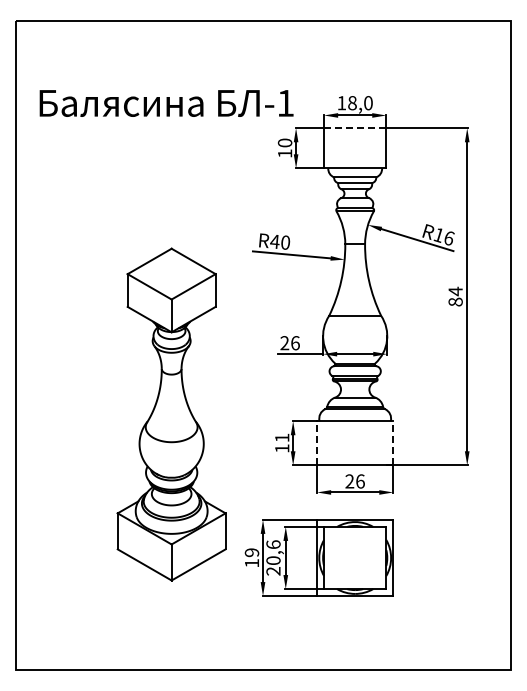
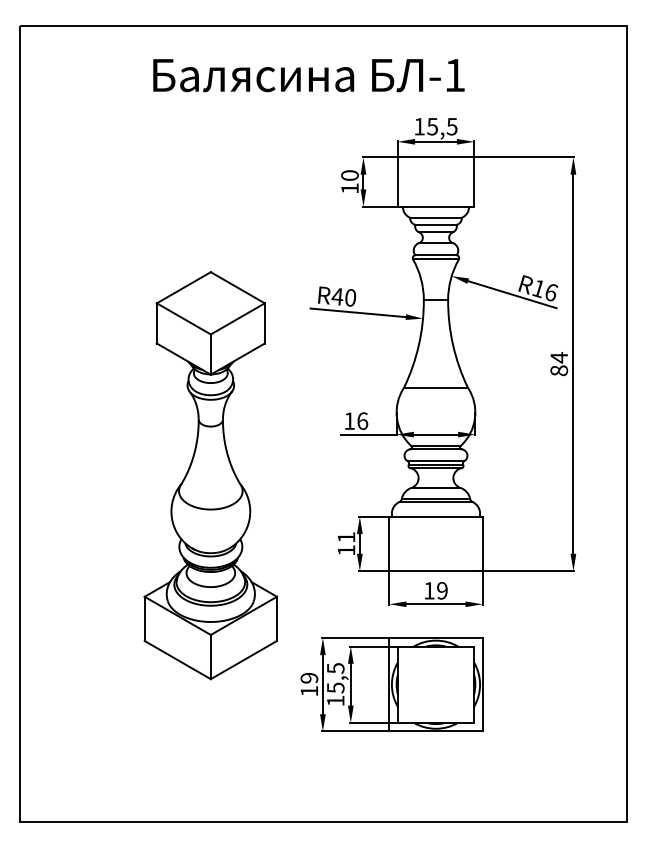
text: (166, 103) -> (308, 75), moved
text: (360, 103) -> (442, 127), 18,0 -> 15,5
line: (355, 128) -> (436, 157), dashed -> solid
text: (284, 343) -> (349, 421), 26 -> 16
part: (171, 414) -> (210, 475), moved
line: (317, 442) -> (389, 542), dashed -> solid
line: (393, 442) -> (482, 542), dashed -> solid
text: (354, 481) -> (435, 590), 26 -> 19
text: (273, 557) -> (335, 684), 20,6 -> 15,5

